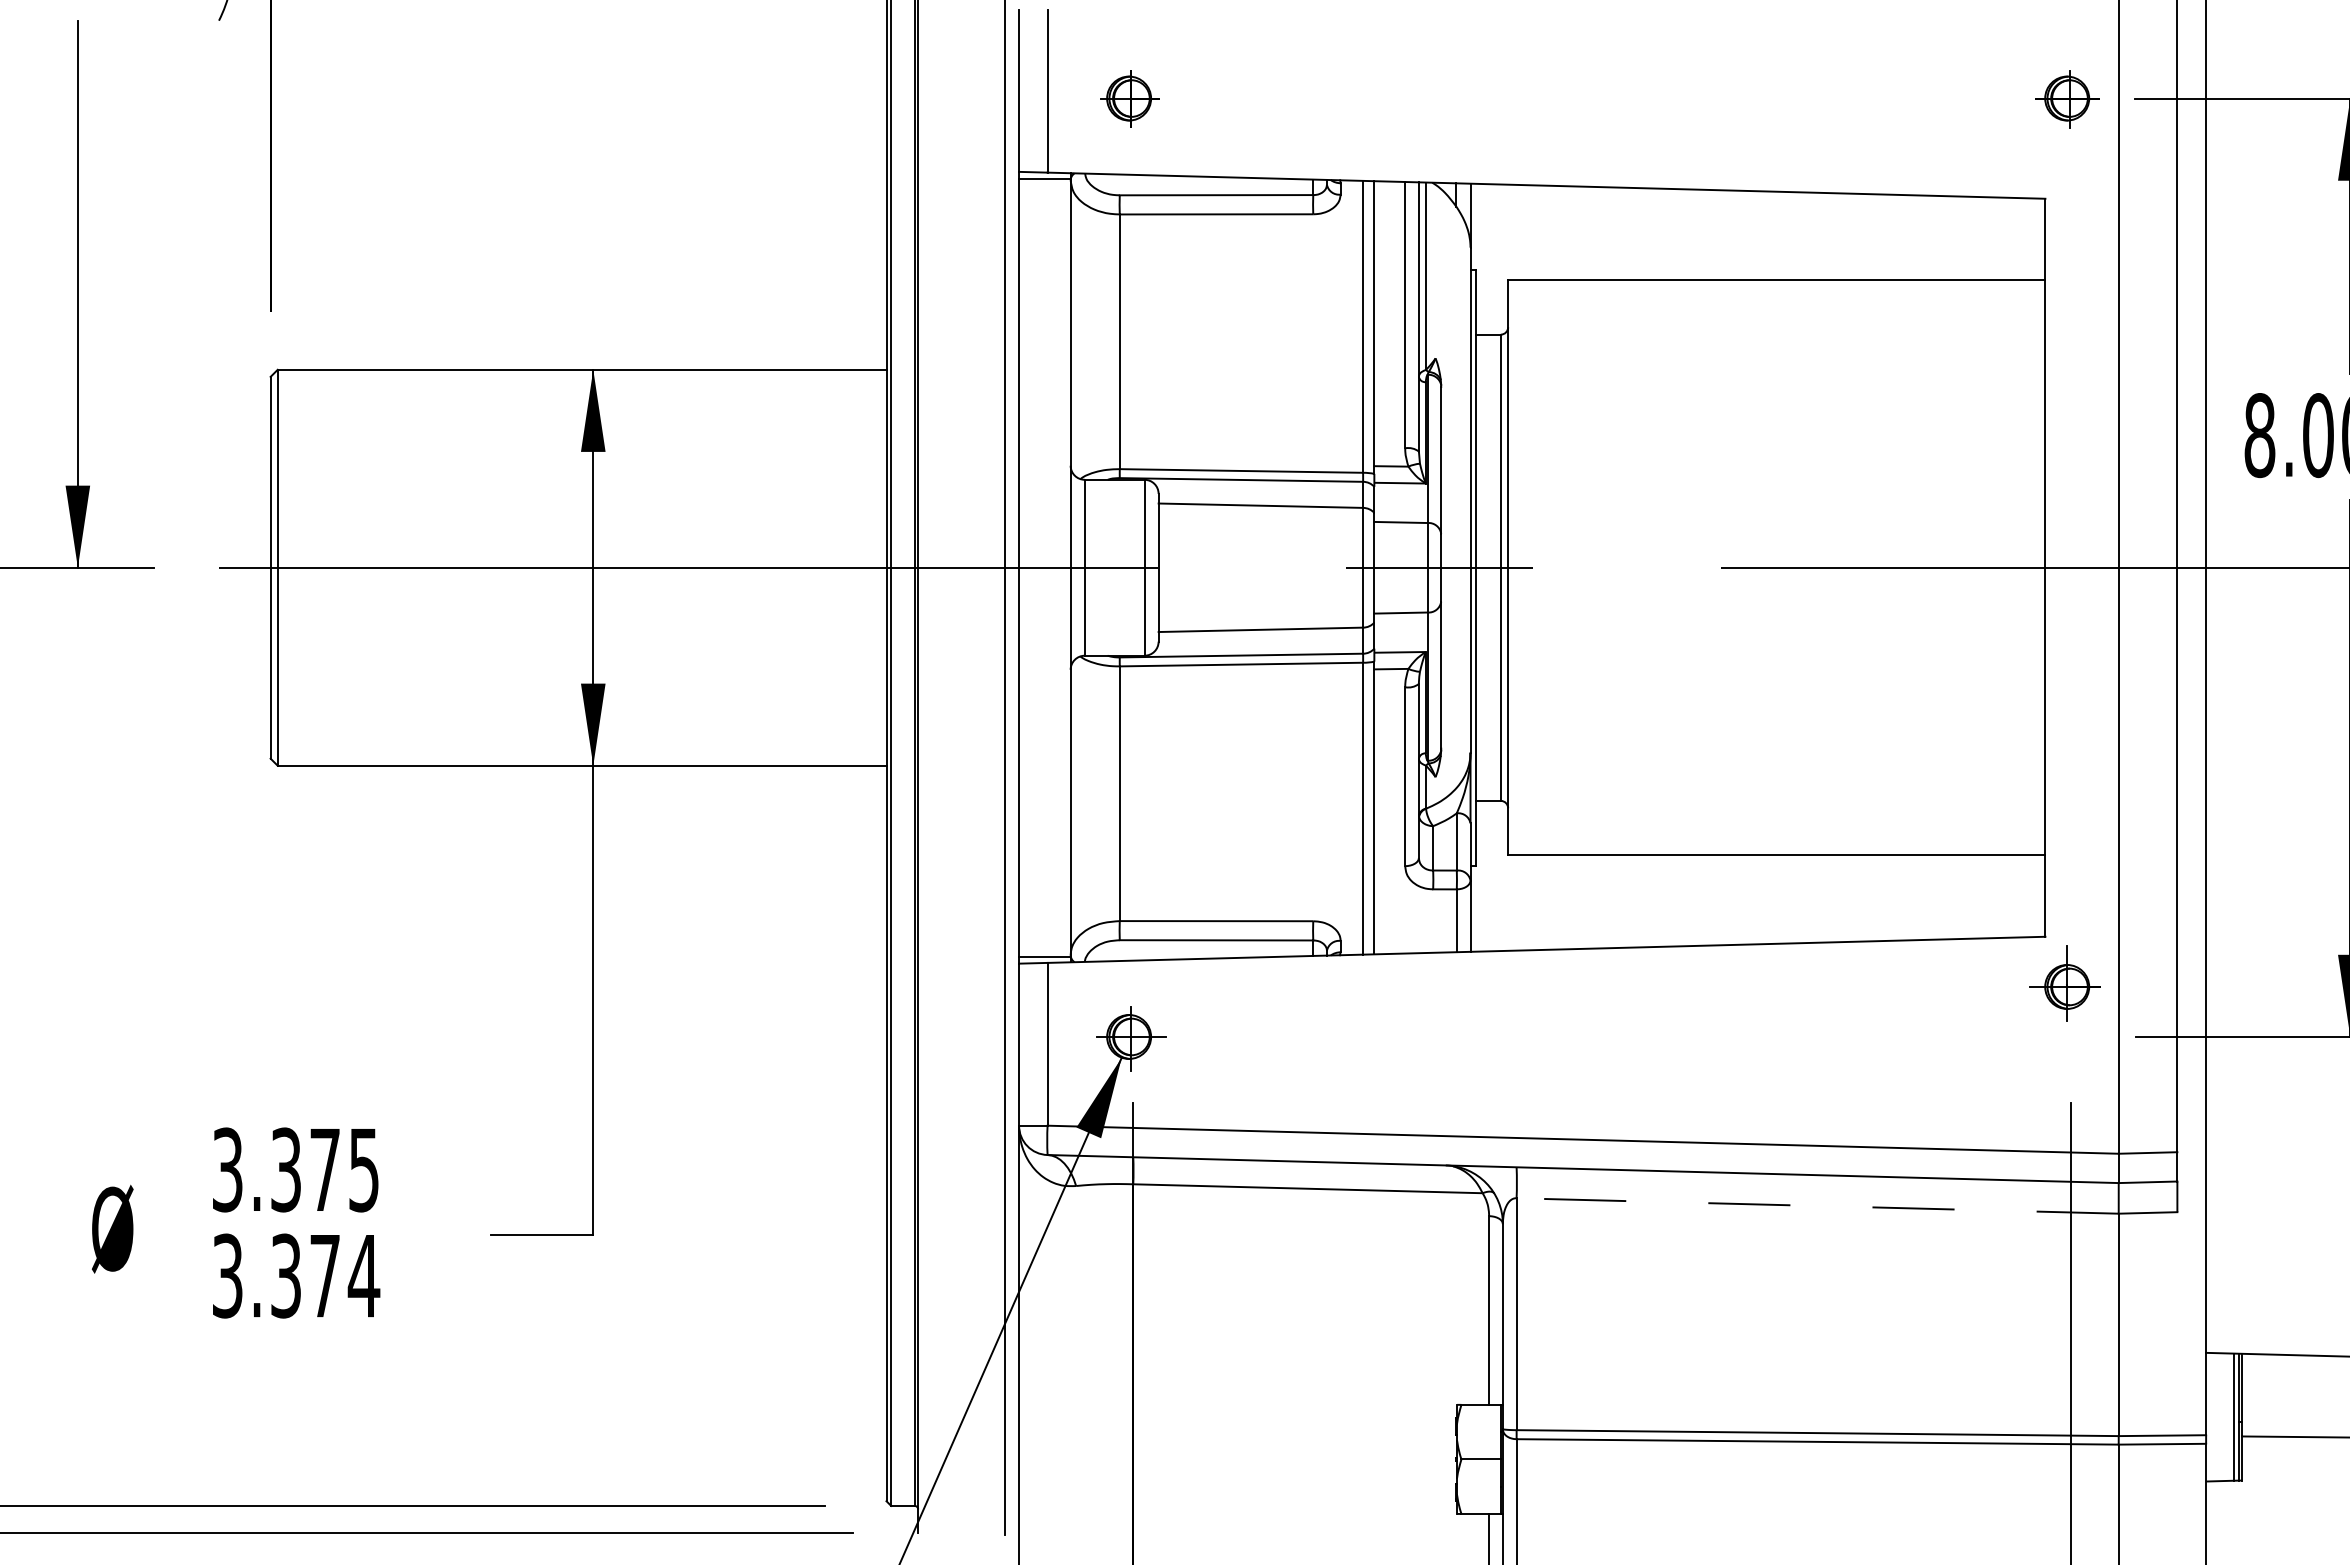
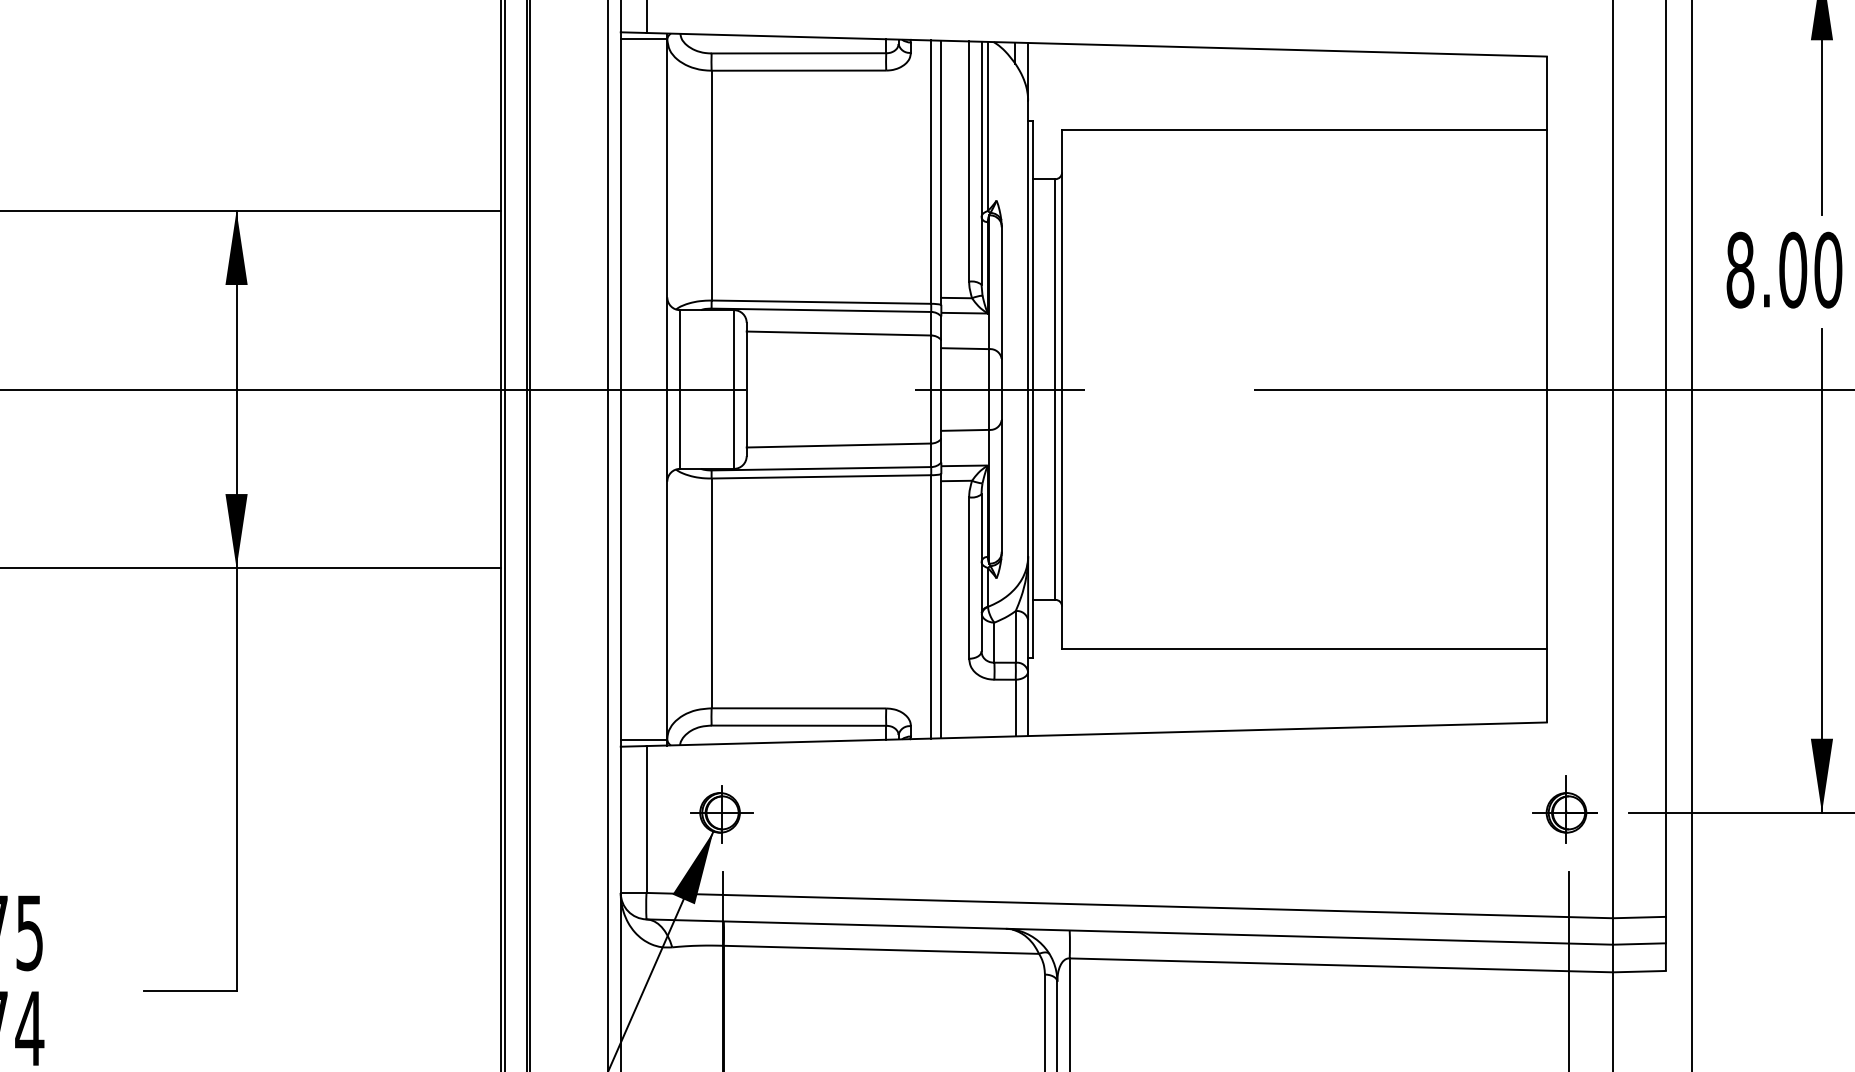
part: (2064, 983) -> (1564, 809), moved
line: (1817, 1205) -> (1341, 964), dashed -> solid

